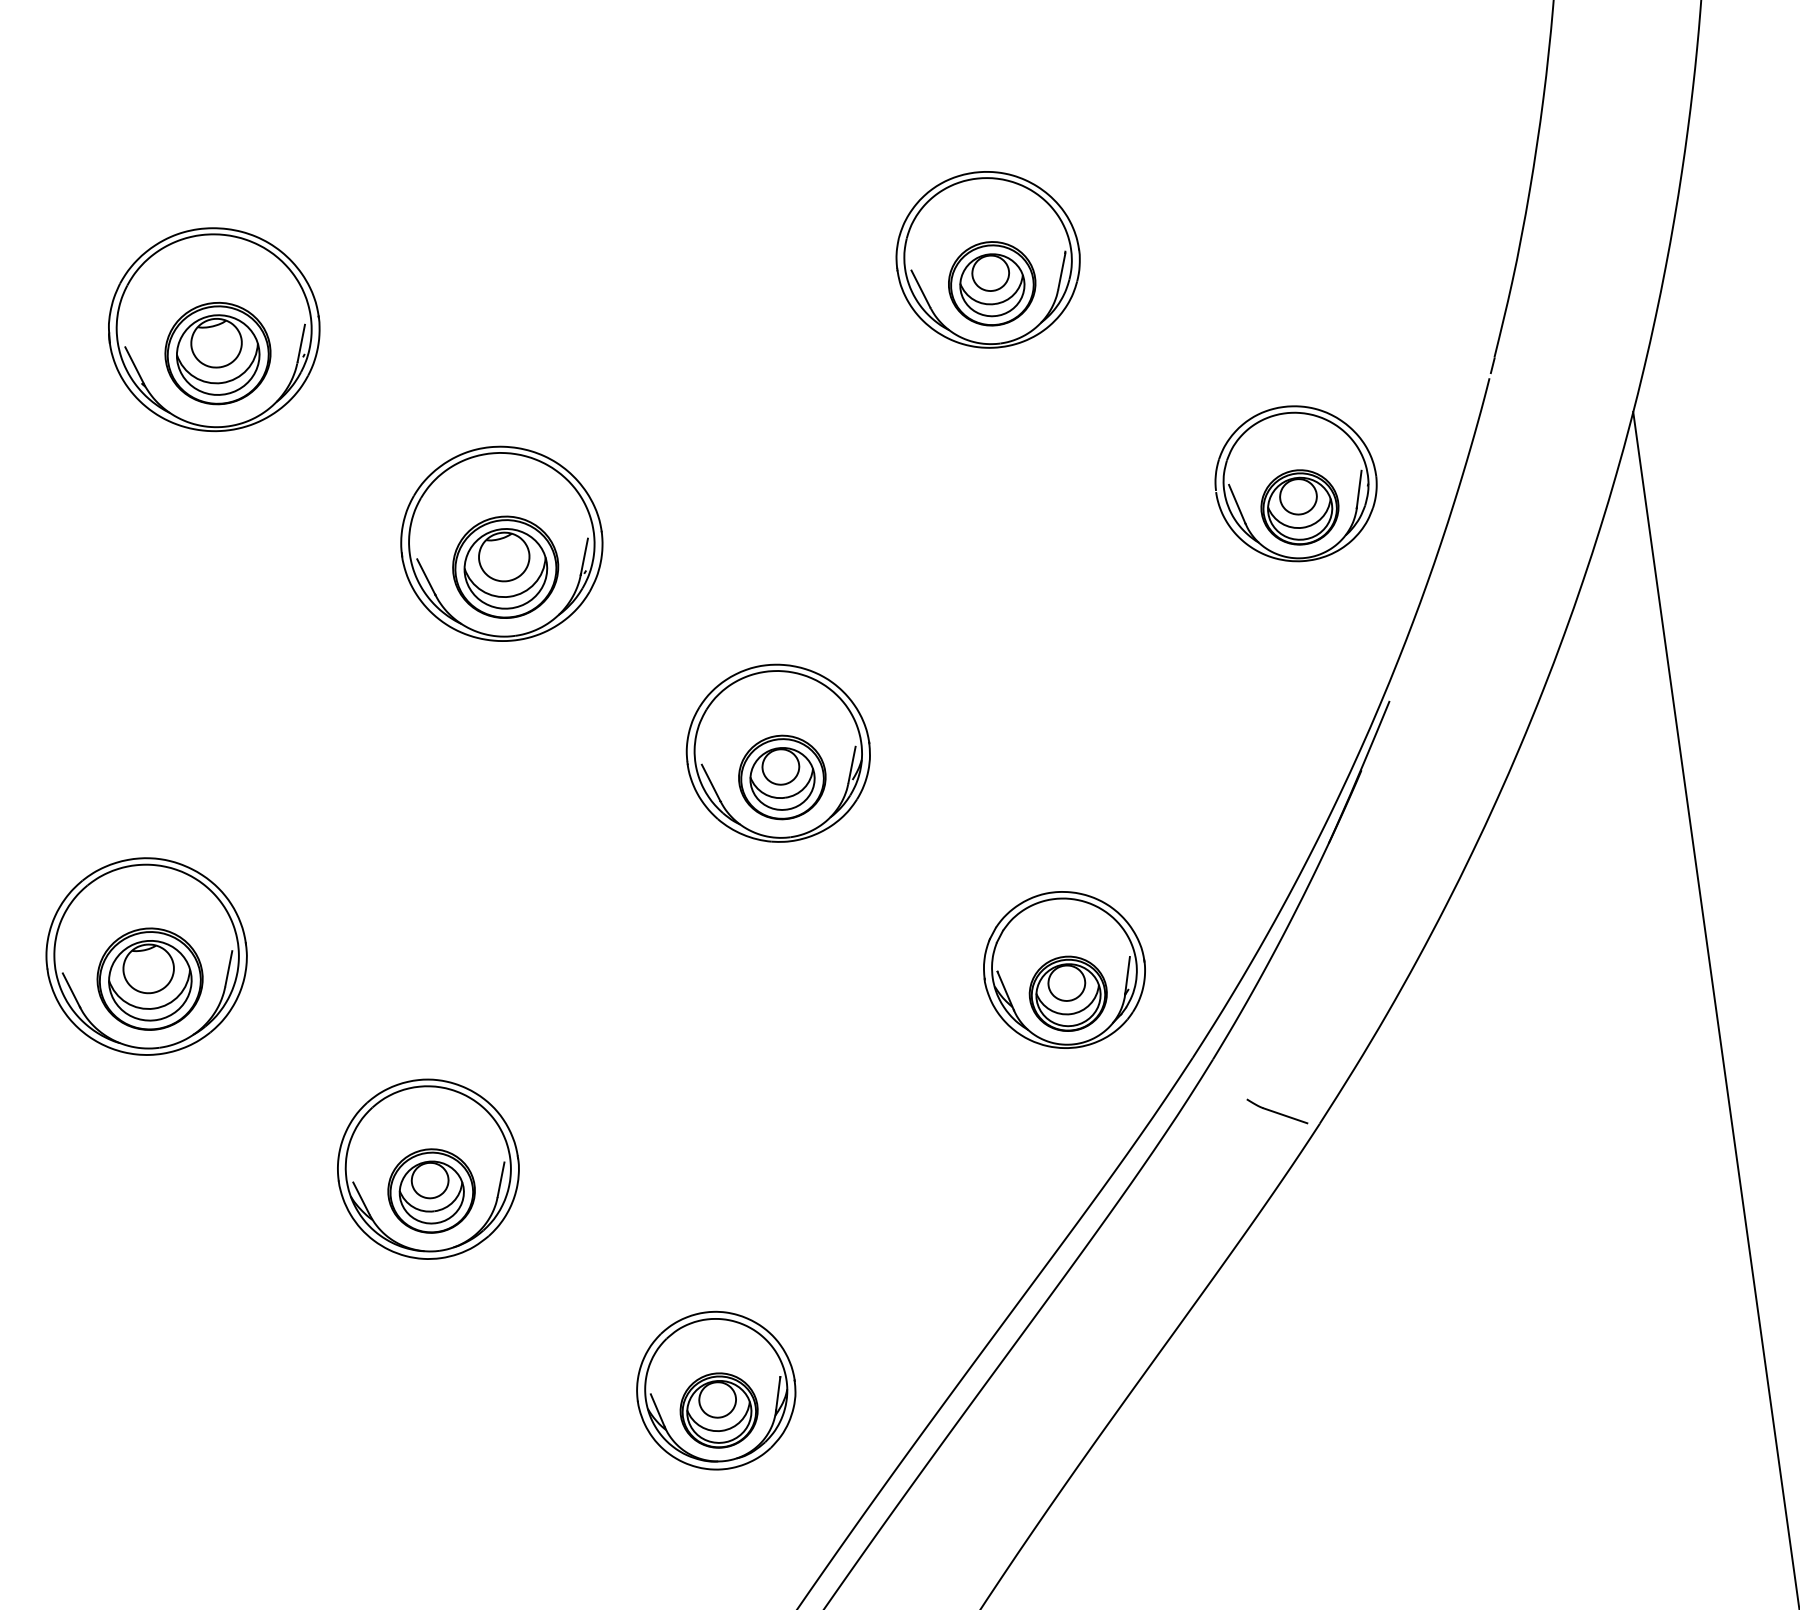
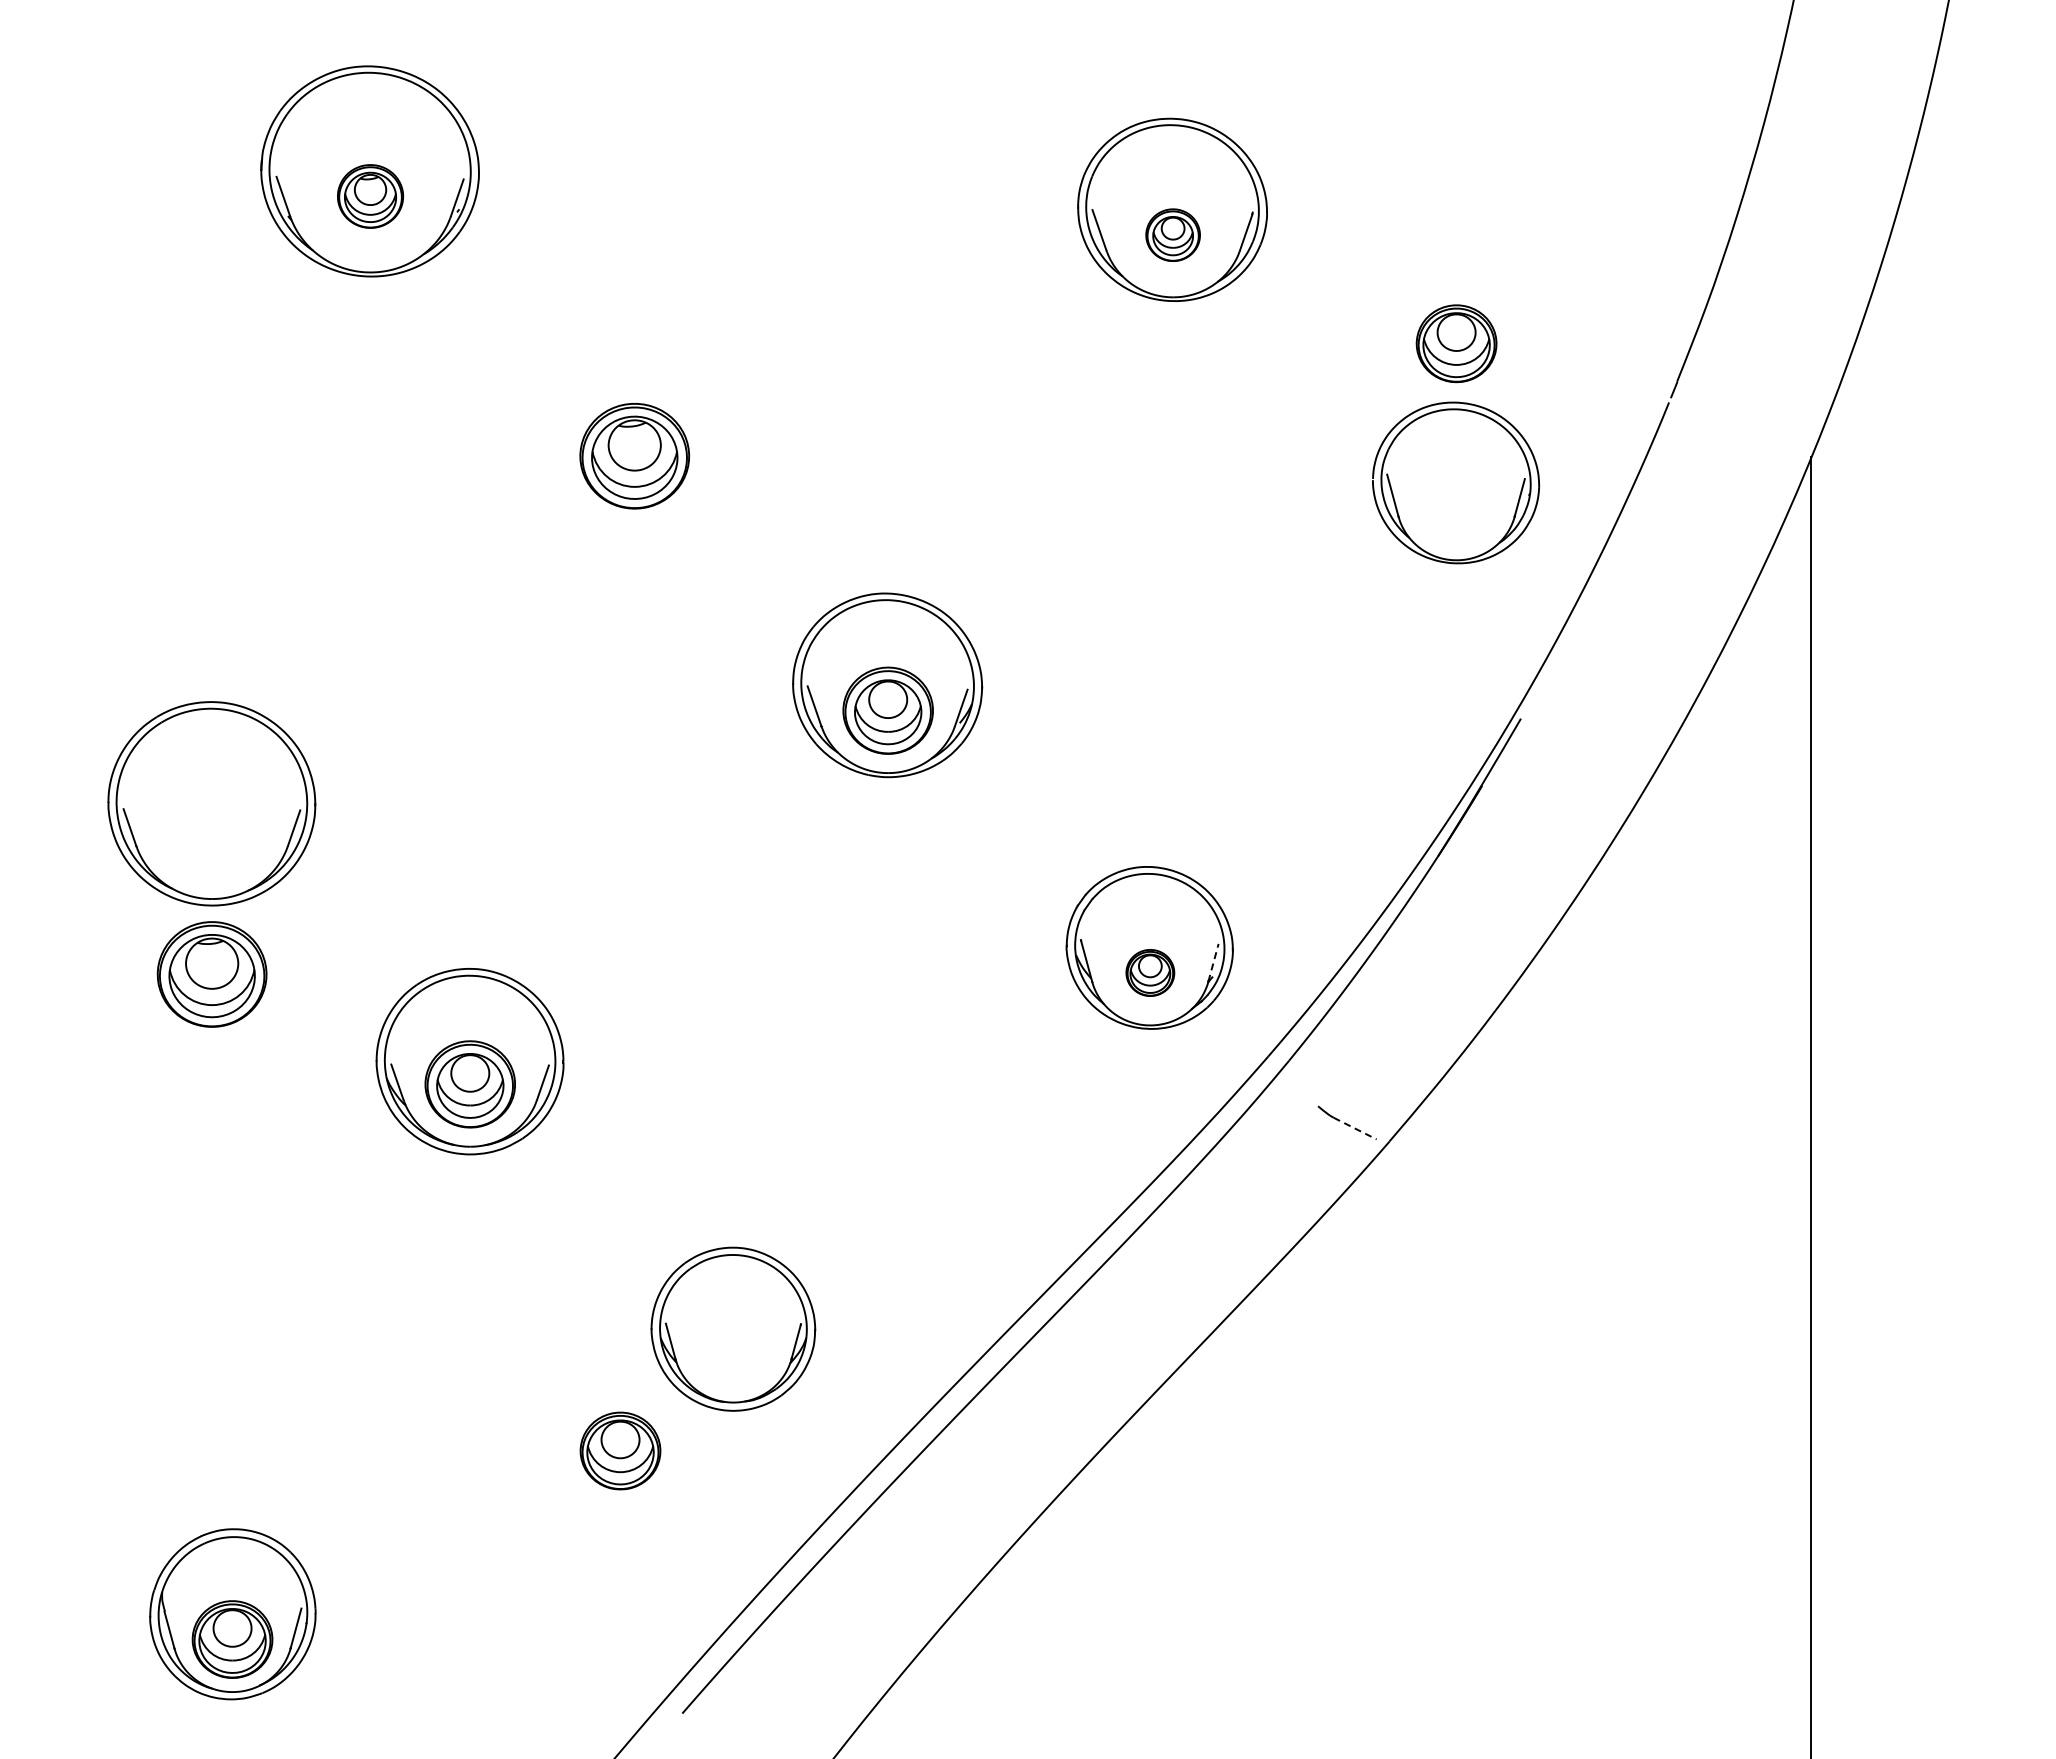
part: (991, 284) -> (1172, 235), size x0.6
part: (217, 353) -> (370, 196), size x0.6
part: (1299, 507) -> (1456, 343), moved
part: (502, 543) -> (634, 431), removed
line: (1127, 975) -> (1213, 962), solid -> dashed
part: (149, 979) -> (211, 974), moved
part: (1068, 993) -> (1150, 972), size x0.6
line: (1285, 1115) -> (1355, 1128), solid -> dashed
part: (719, 1410) -> (620, 1450), moved

